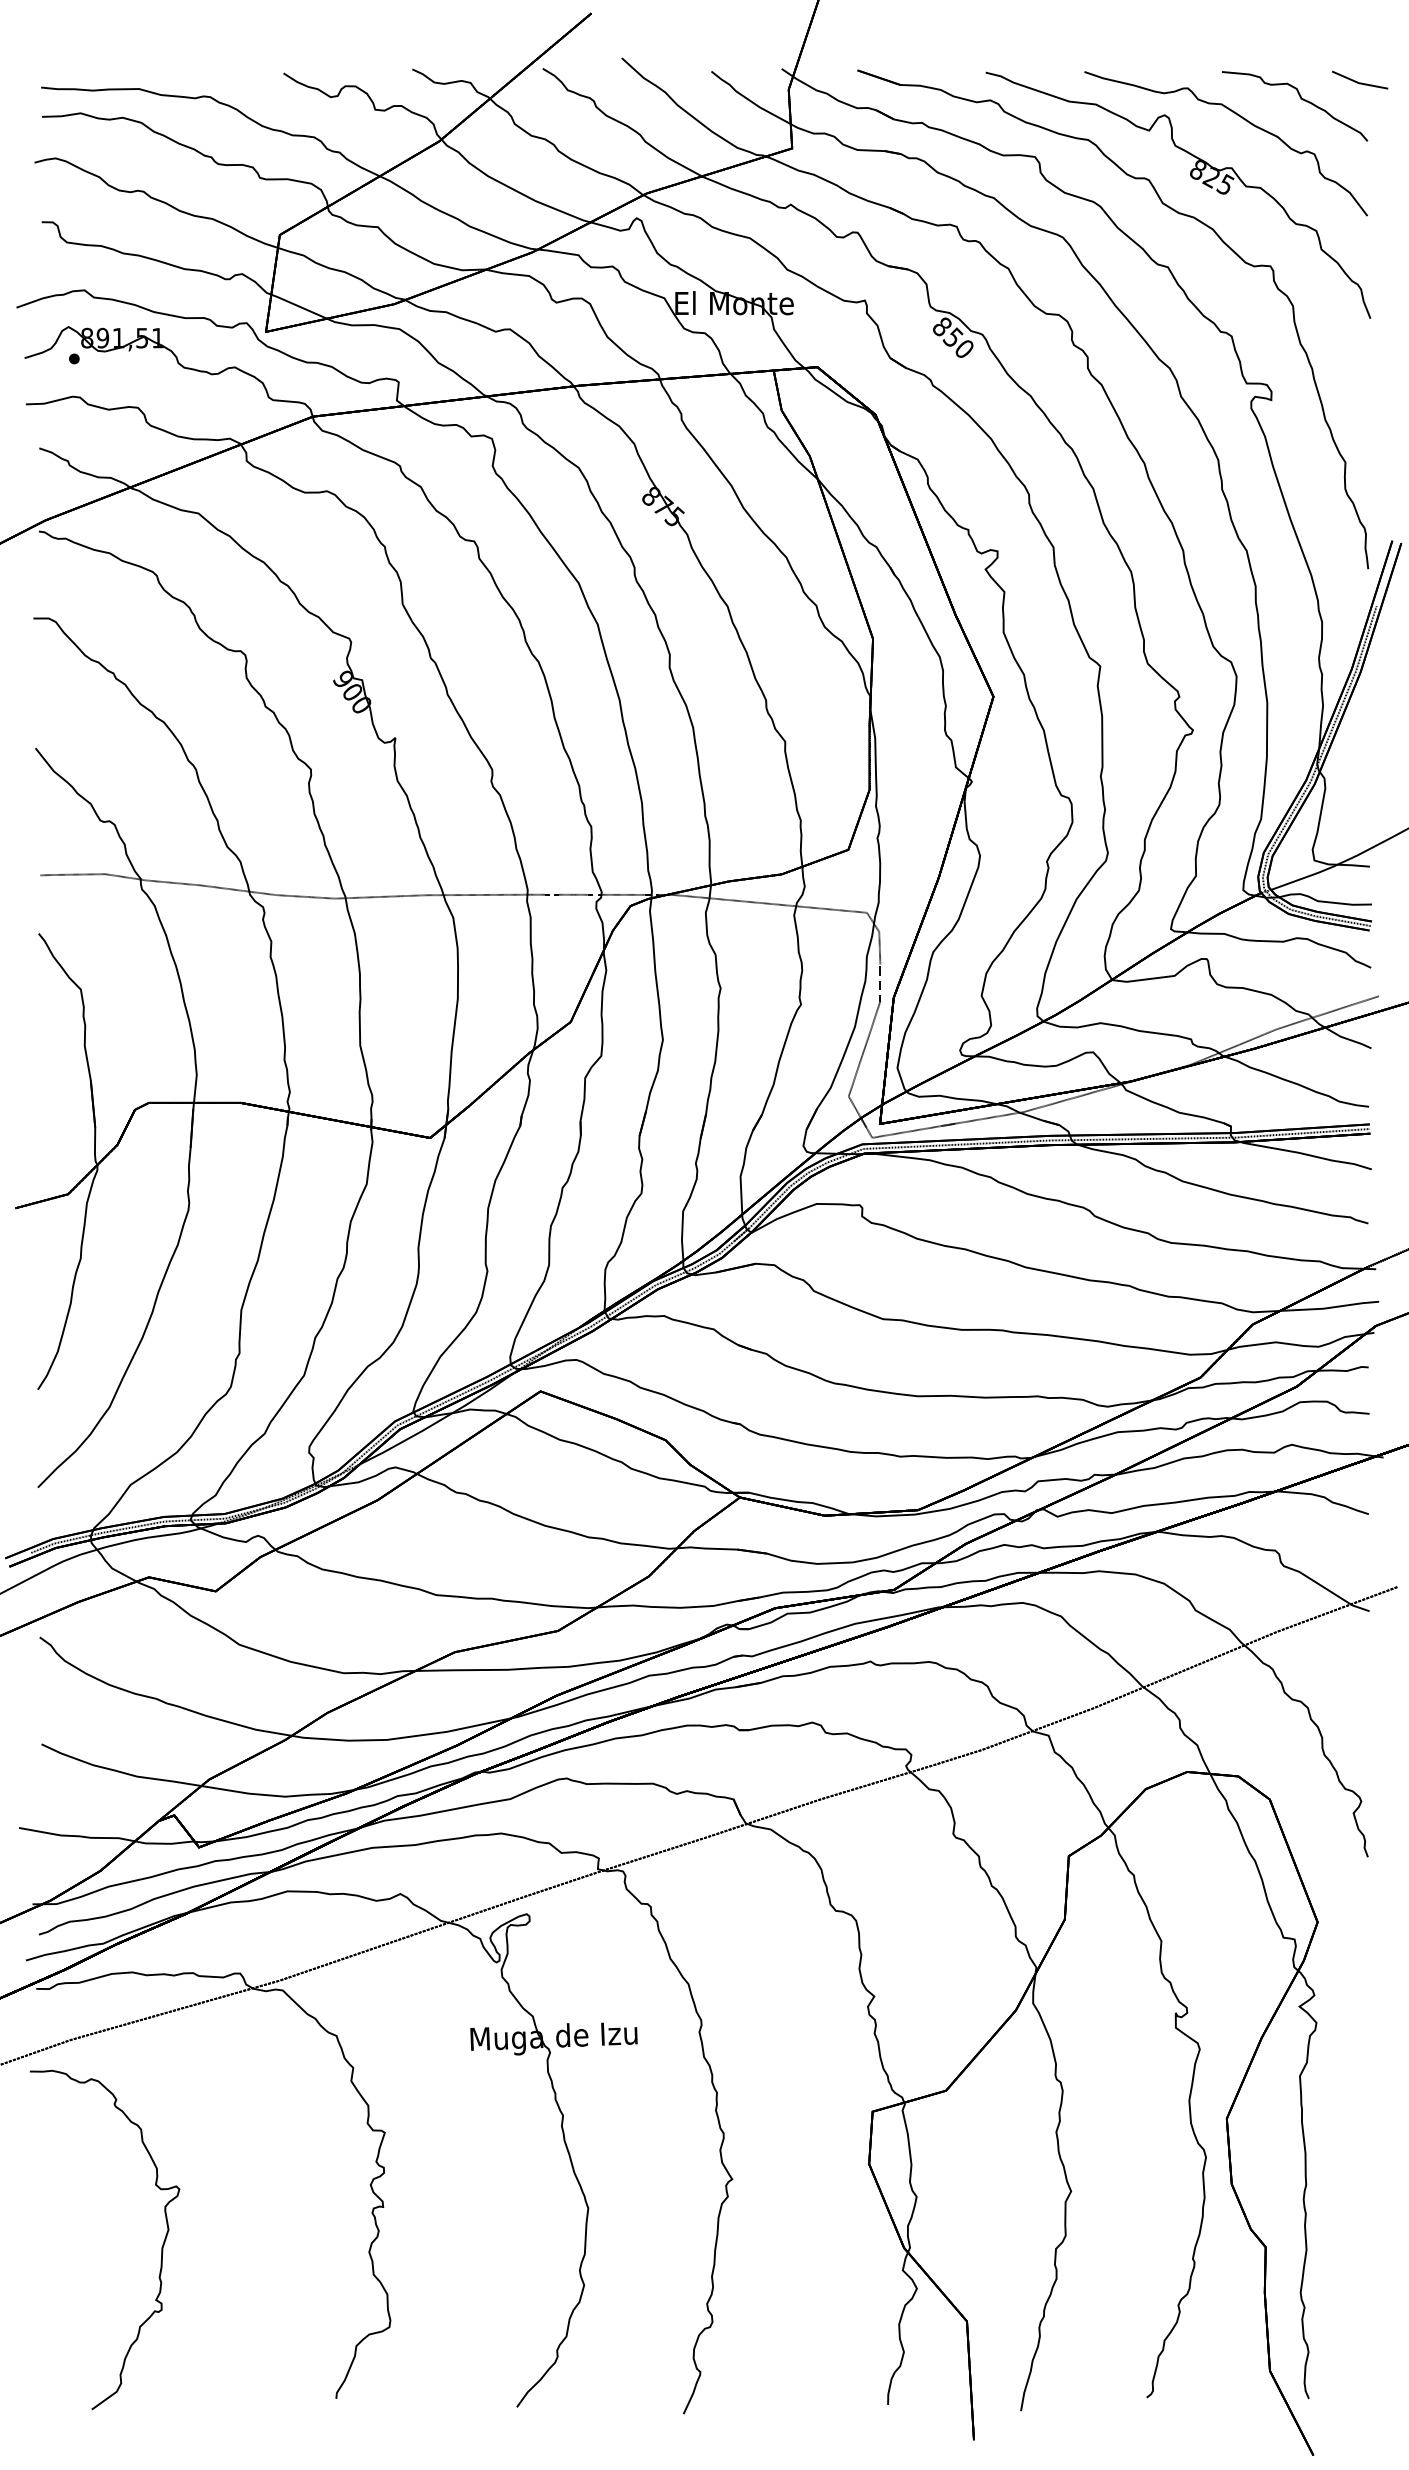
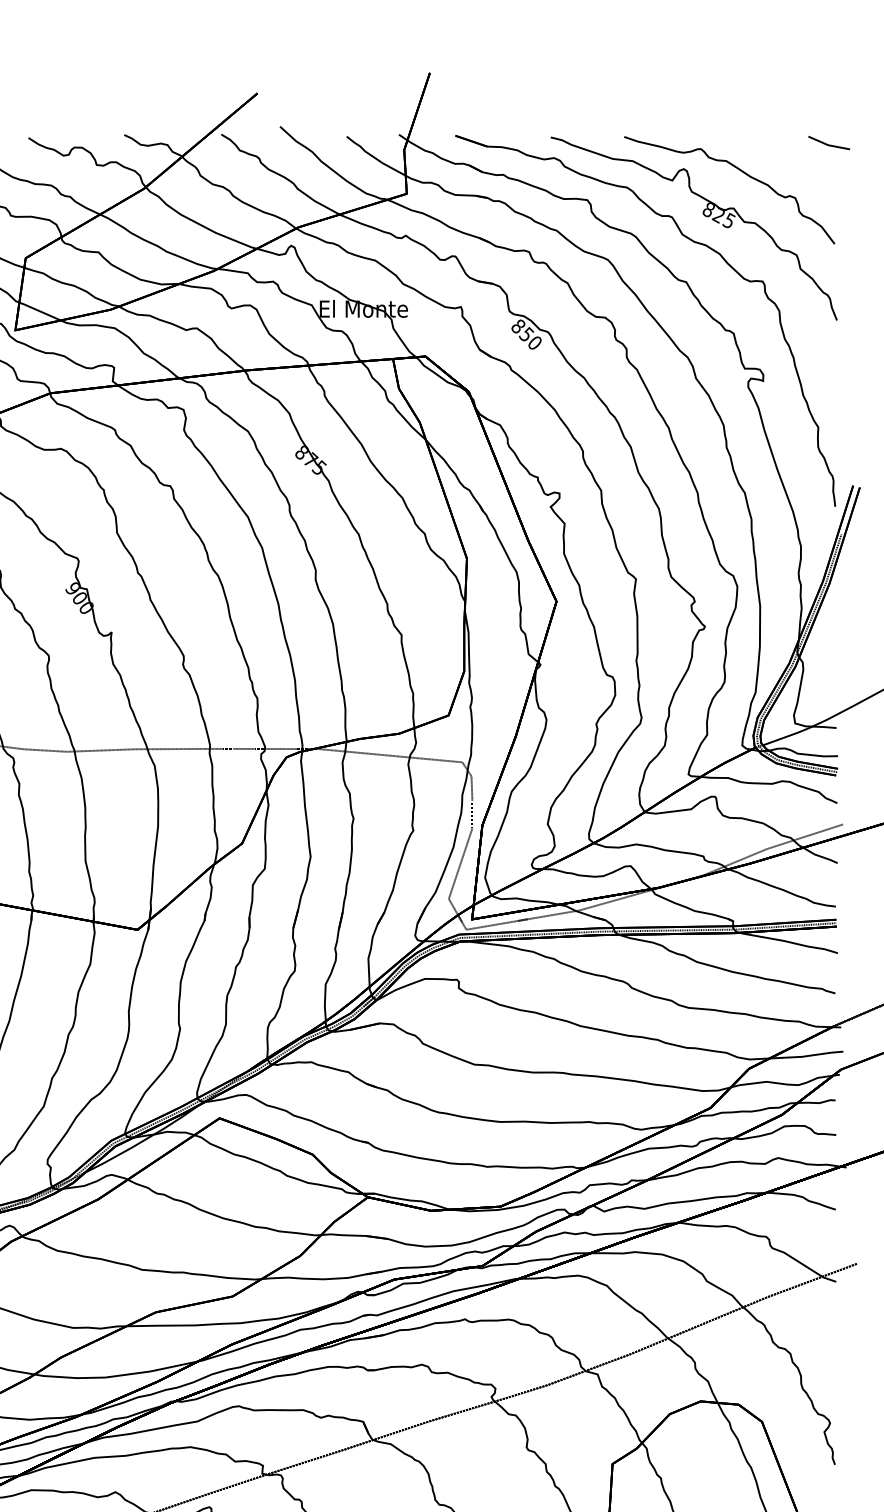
curve: (1300, 99) -> (784, 157), removed

